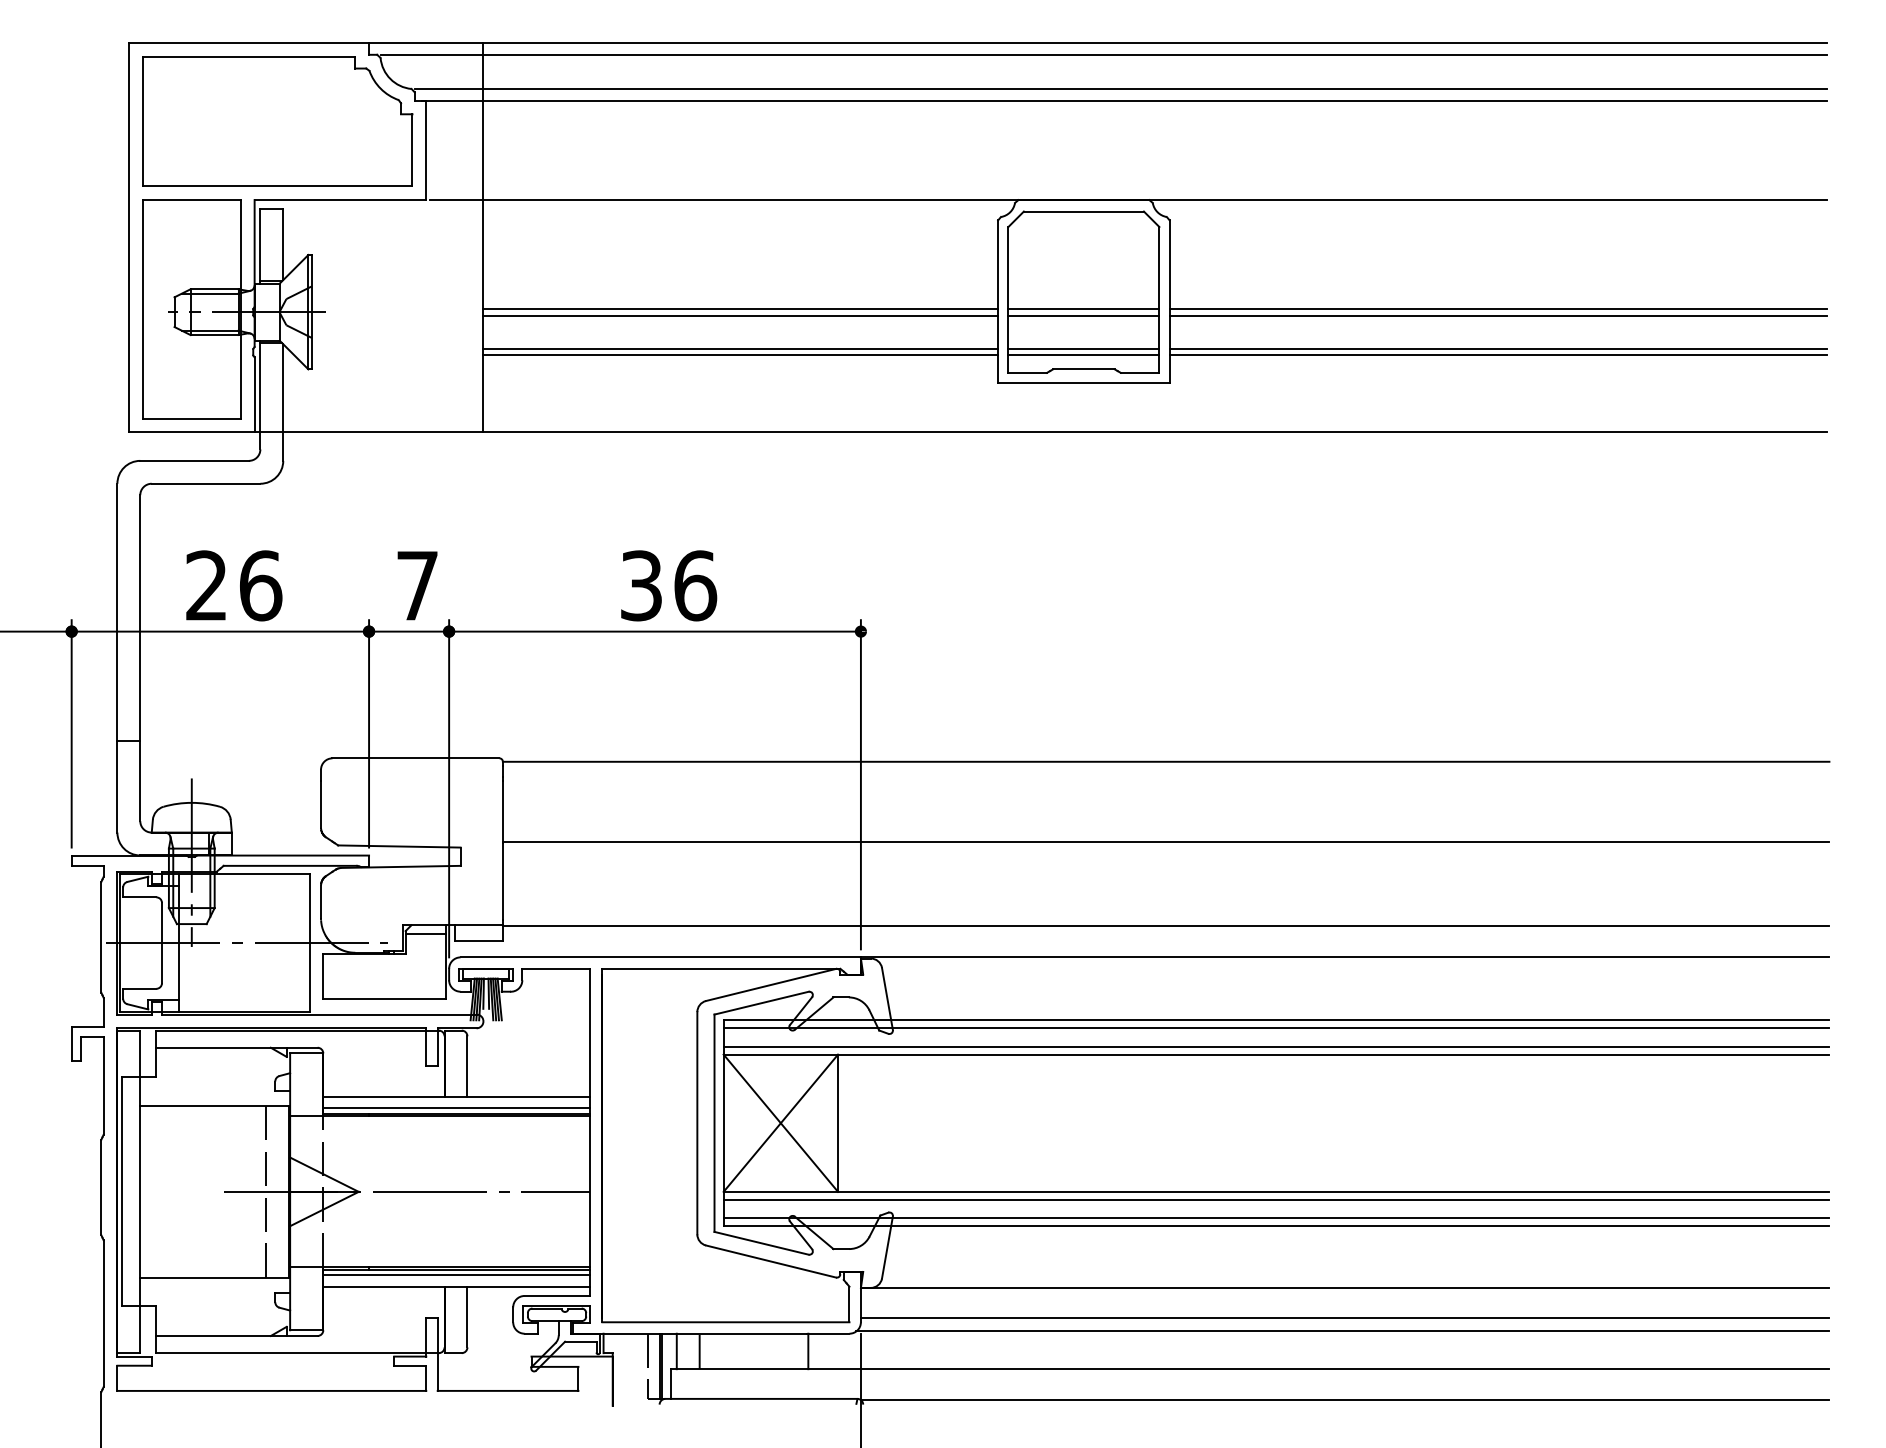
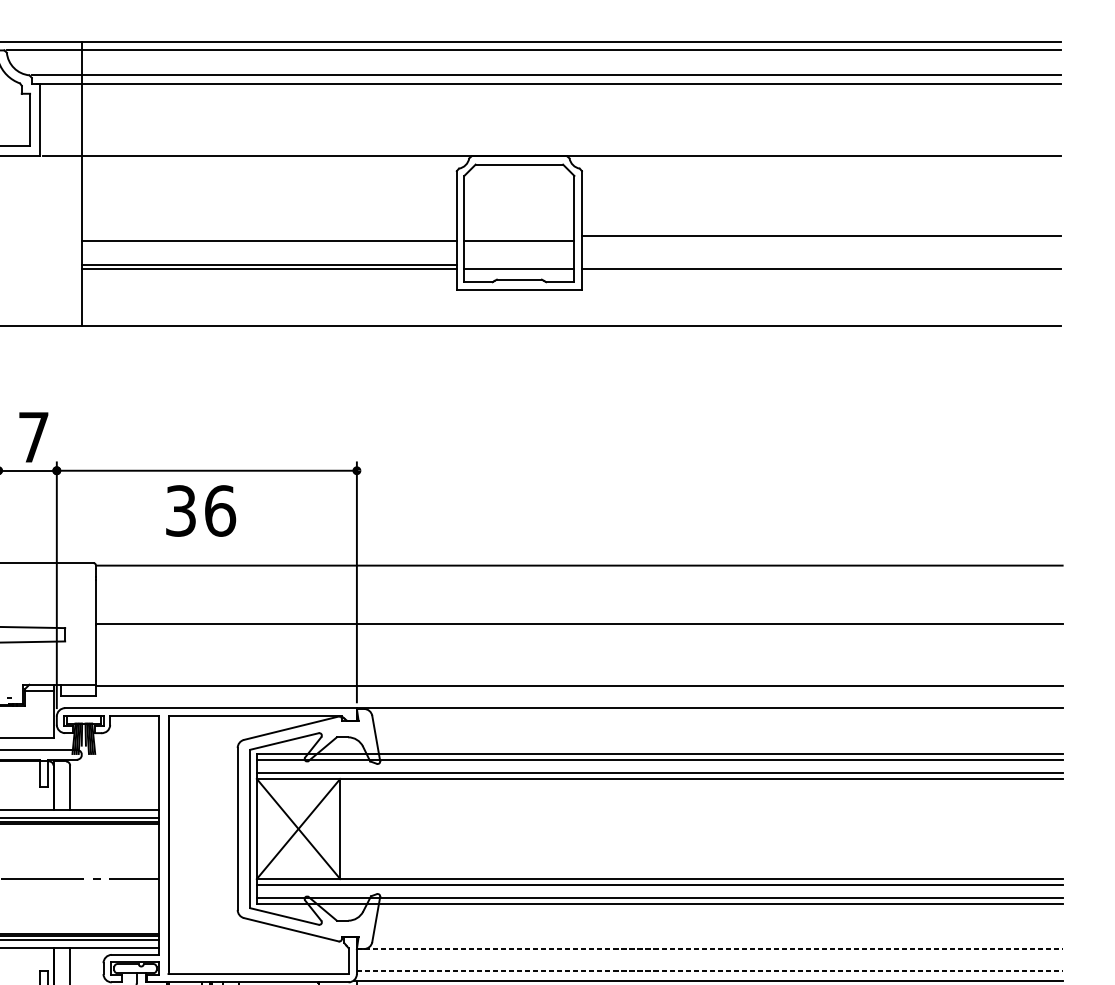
line: (740, 309) -> (269, 236), removed
line: (1083, 309) -> (519, 236), removed
line: (1498, 315) -> (821, 240), removed
line: (1083, 349) -> (519, 265), removed
line: (1498, 349) -> (821, 265), removed
text: (669, 585) -> (201, 510), moved
line: (1345, 1287) -> (710, 948), solid -> dashed
line: (1345, 1317) -> (710, 970), solid -> dashed

